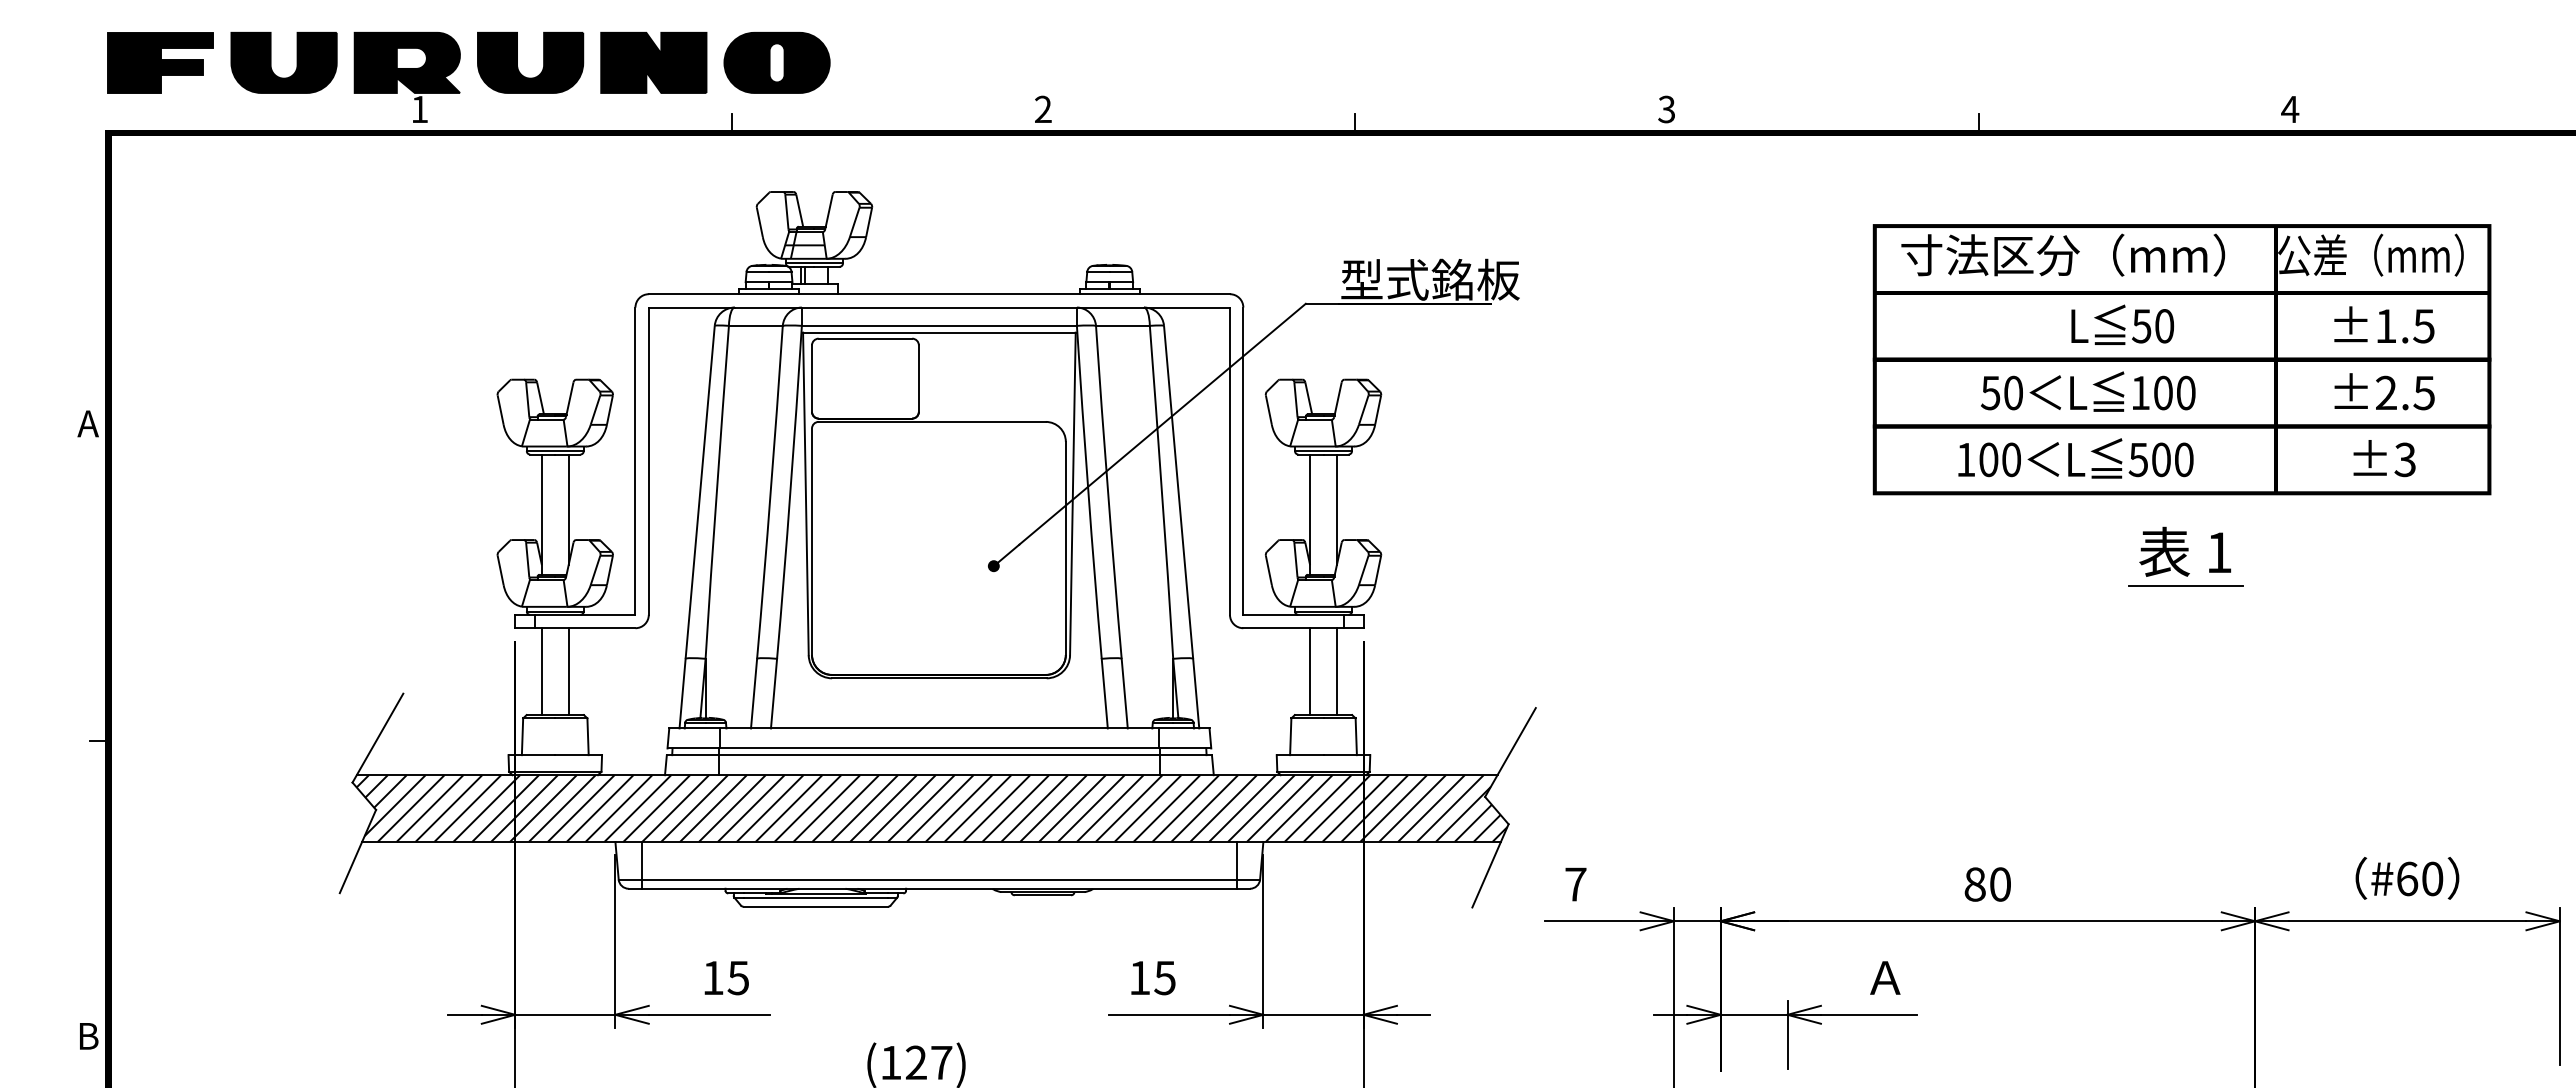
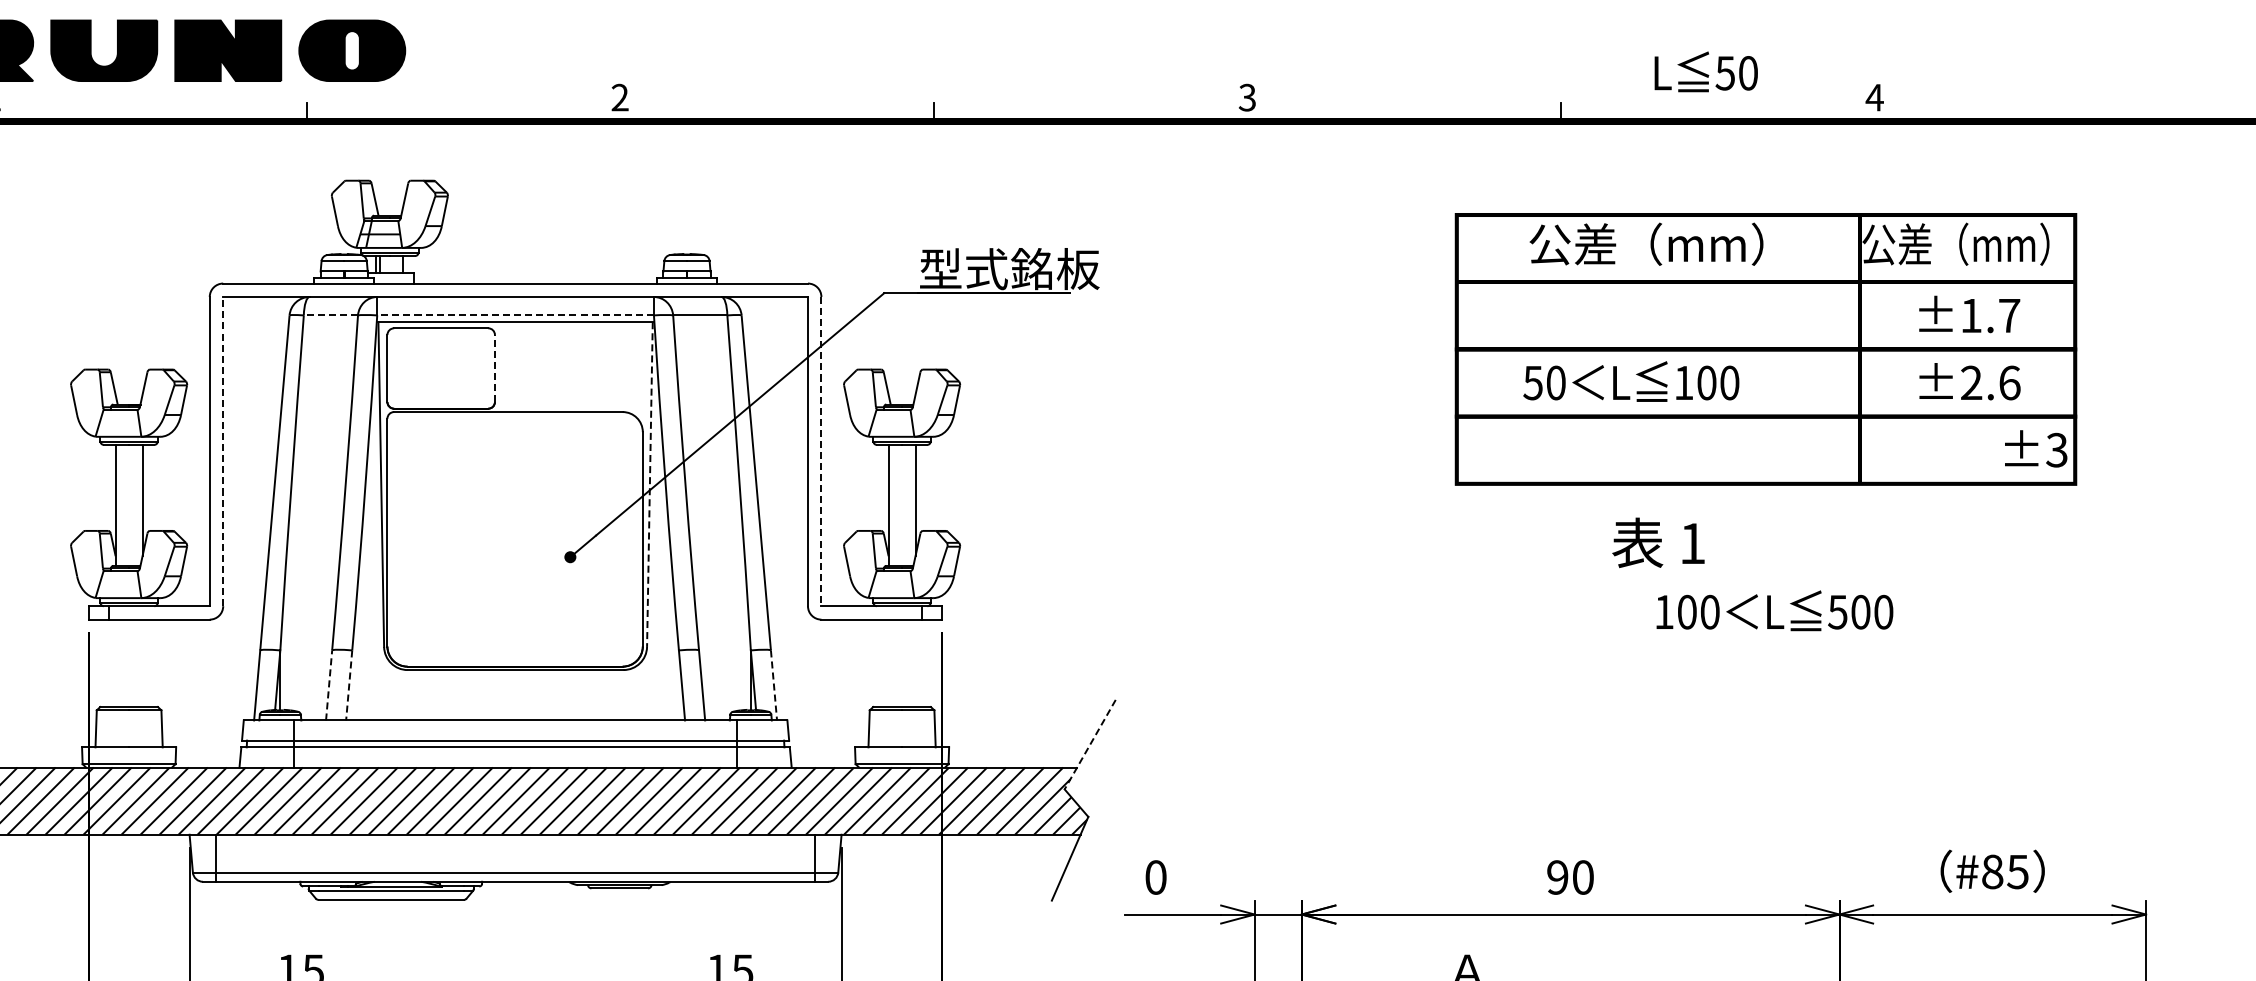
text: (2063, 254) -> (1646, 243), 寸法区分（mm） -> 公差（mm）
text: (2122, 324) -> (1706, 71), moved
line: (755, 325) -> (330, 315), solid -> dashed
line: (939, 325) -> (515, 315), solid -> dashed
text: (2423, 326) -> (2008, 316), ±1.5 -> ±1.7
line: (918, 378) -> (494, 368), solid -> dashed
text: (2088, 391) -> (1631, 381), moved
text: (2424, 392) -> (2009, 382), ±2.5 -> ±2.6
text: (2075, 458) -> (1774, 610), moved
text: (2384, 458) -> (2036, 448), moved
line: (648, 461) -> (222, 451), solid -> dashed
line: (1243, 461) -> (821, 451), solid -> dashed
line: (1072, 494) -> (649, 485), solid -> dashed
text: (2185, 551) -> (1658, 542), moved
line: (2185, 586) -> (1769, 577), removed
line: (541, 671) -> (115, 663), removed
line: (568, 671) -> (142, 663), removed
line: (1310, 671) -> (888, 663), removed
line: (1336, 671) -> (915, 663), removed
line: (754, 693) -> (329, 685), solid -> dashed
line: (774, 693) -> (349, 685), solid -> dashed
line: (1196, 693) -> (774, 685), solid -> dashed
line: (1510, 752) -> (1090, 744), solid -> dashed
text: (2420, 878) -> (2005, 871), #60 -> #85
text: (1575, 884) -> (1155, 877), 7 -> 0
text: (1974, 884) -> (1557, 877), 80 -> 90

